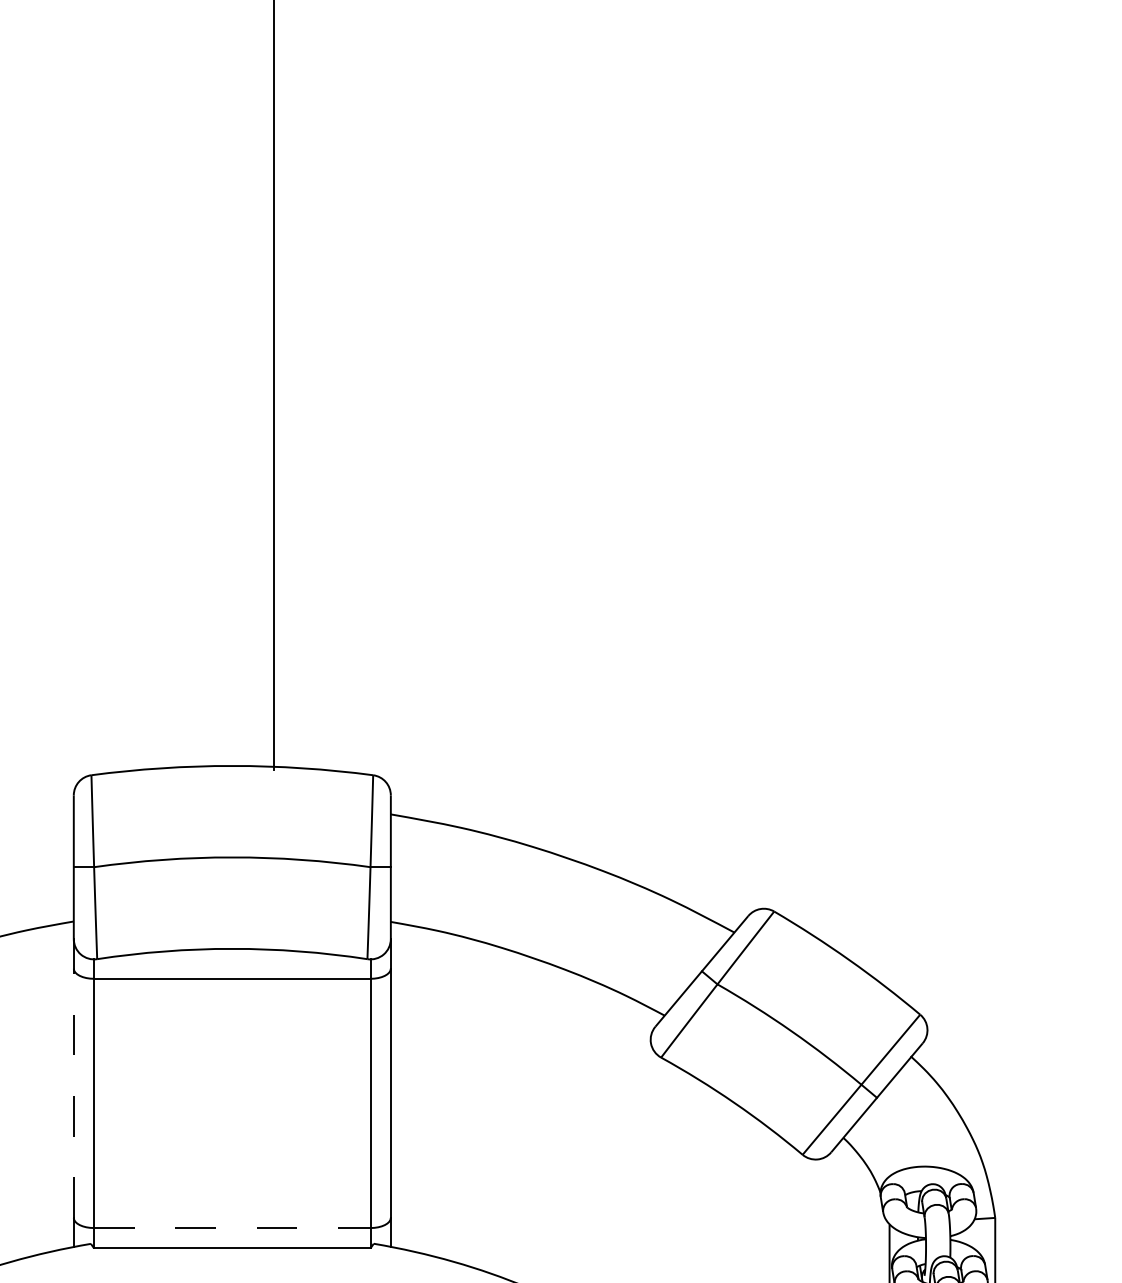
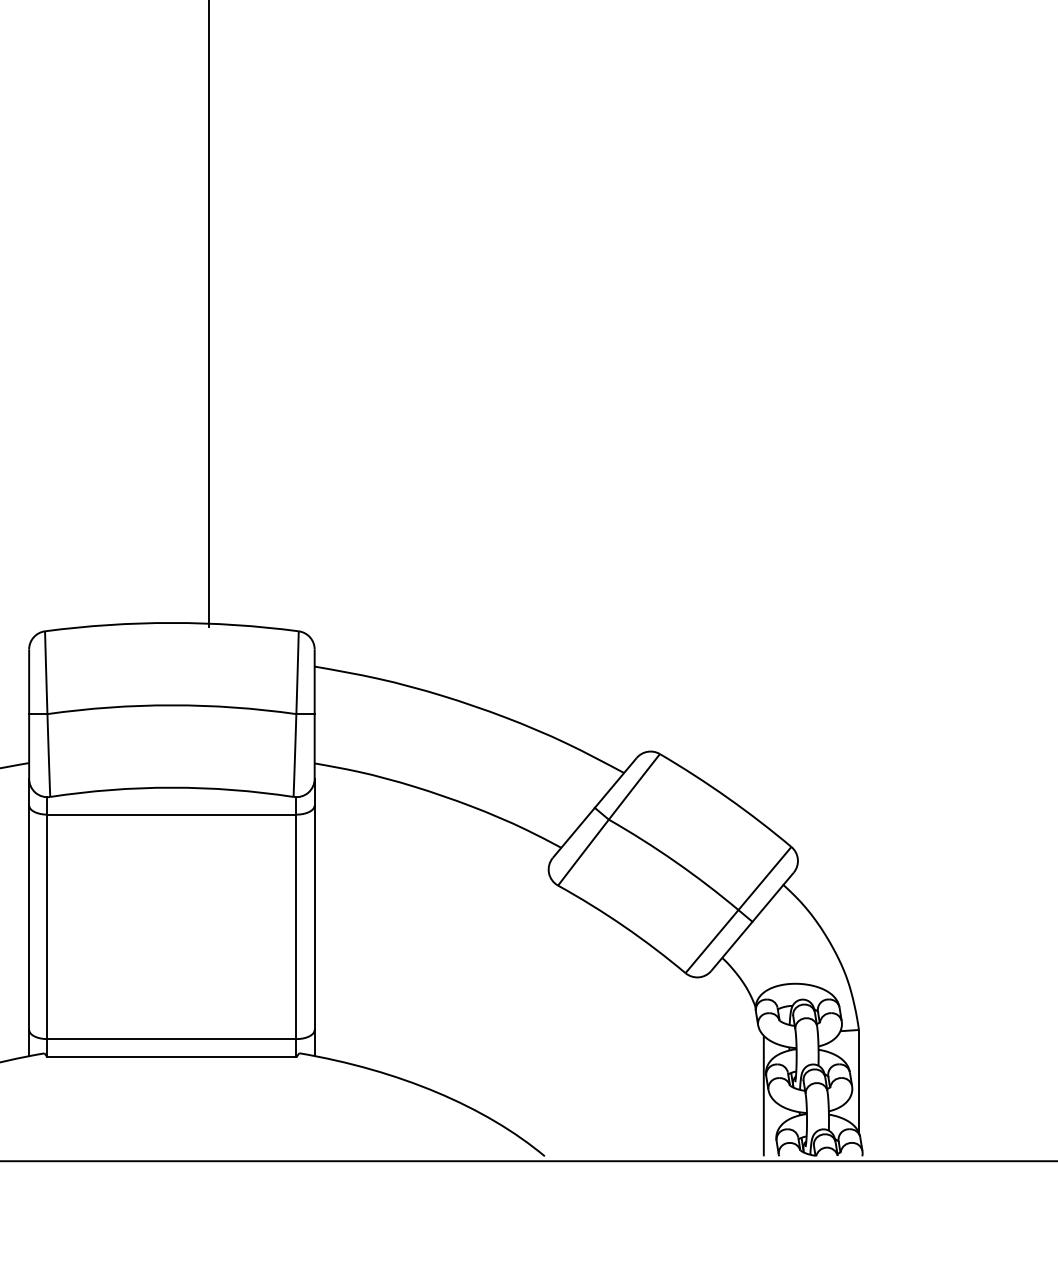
line: (74, 1093) -> (29, 917), dashed -> solid
line: (232, 1228) -> (172, 1039), dashed -> solid

